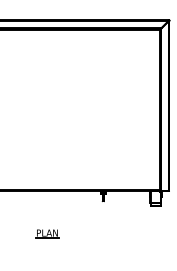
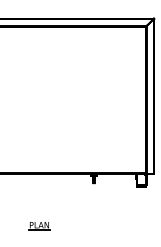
part: (47, 233) -> (39, 225), moved

